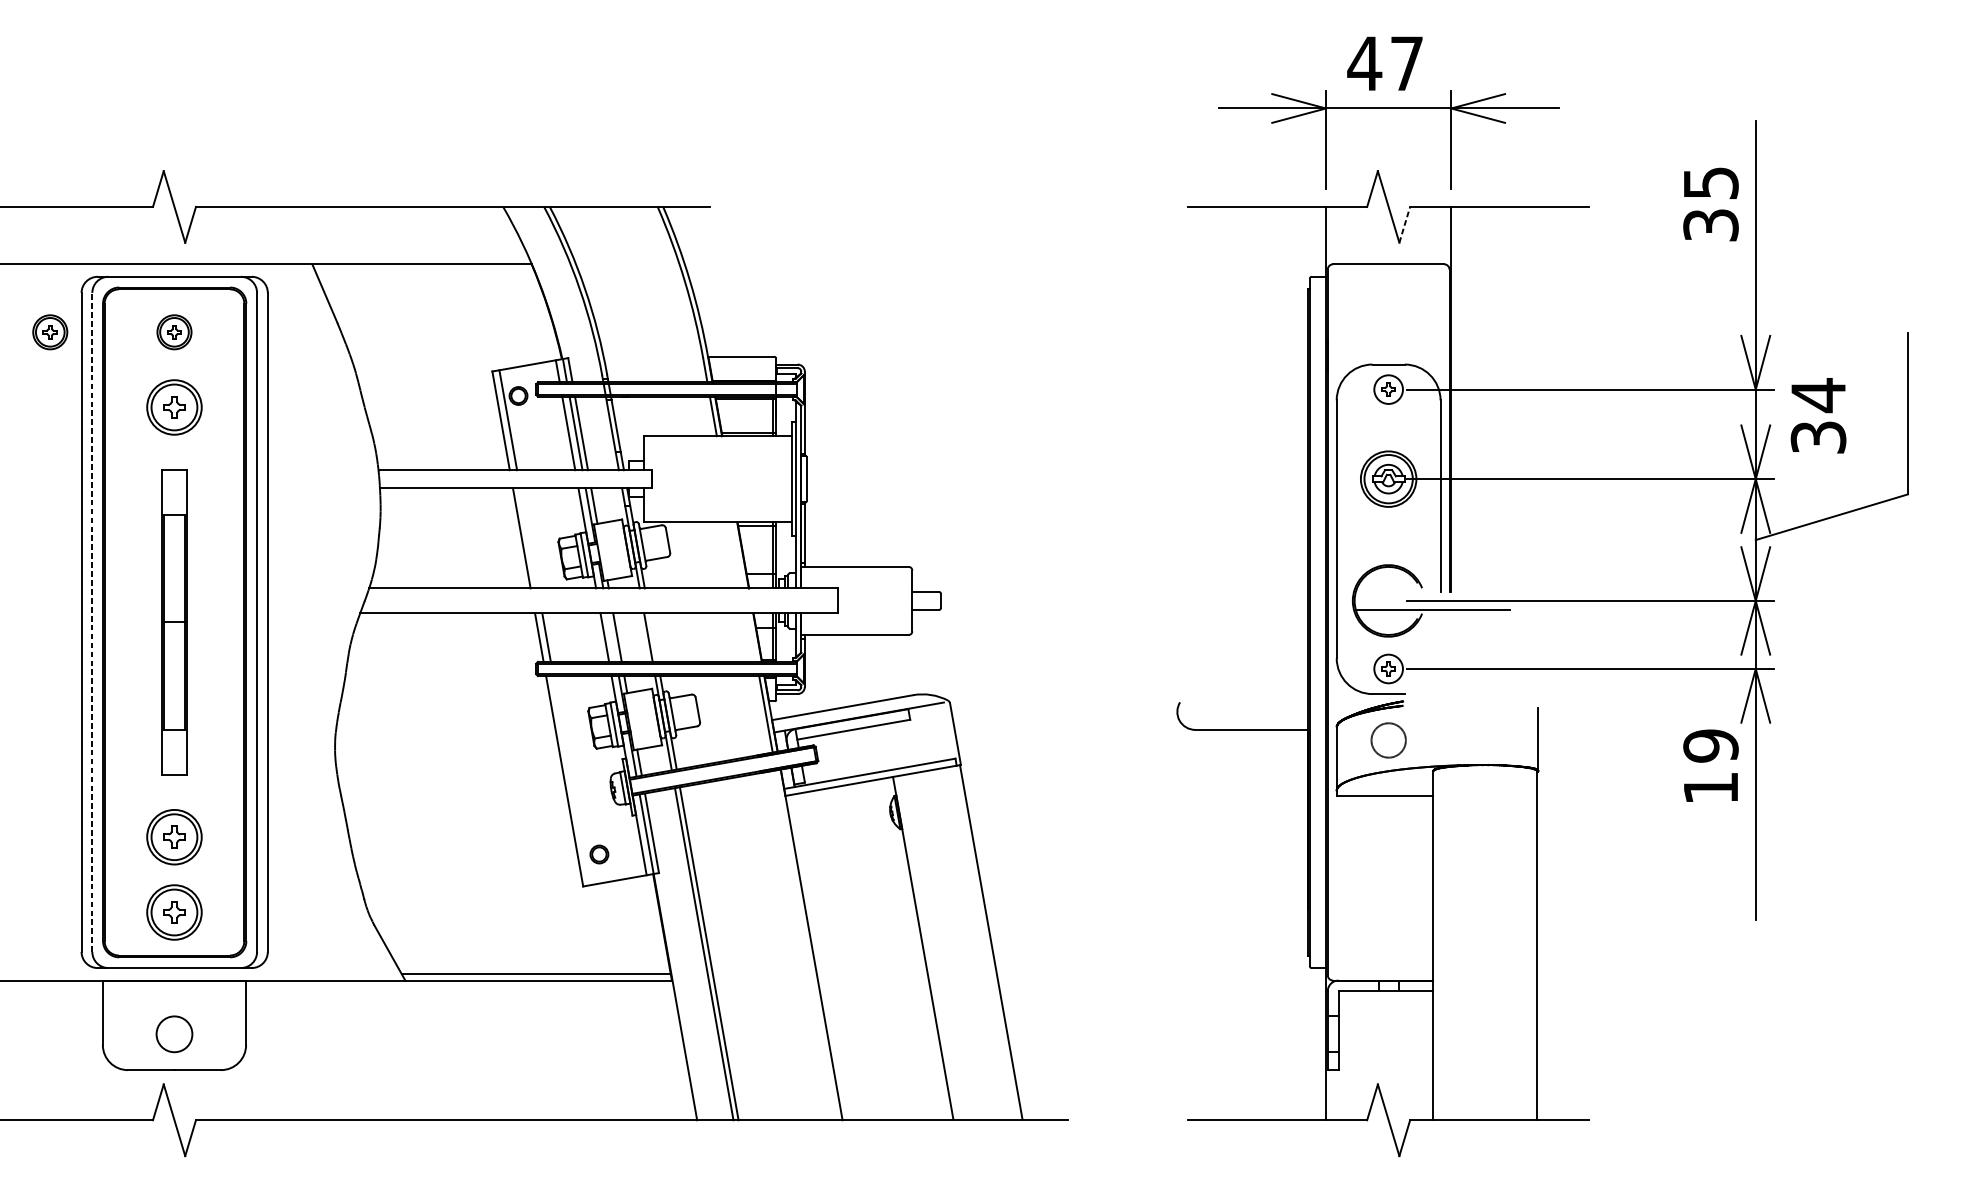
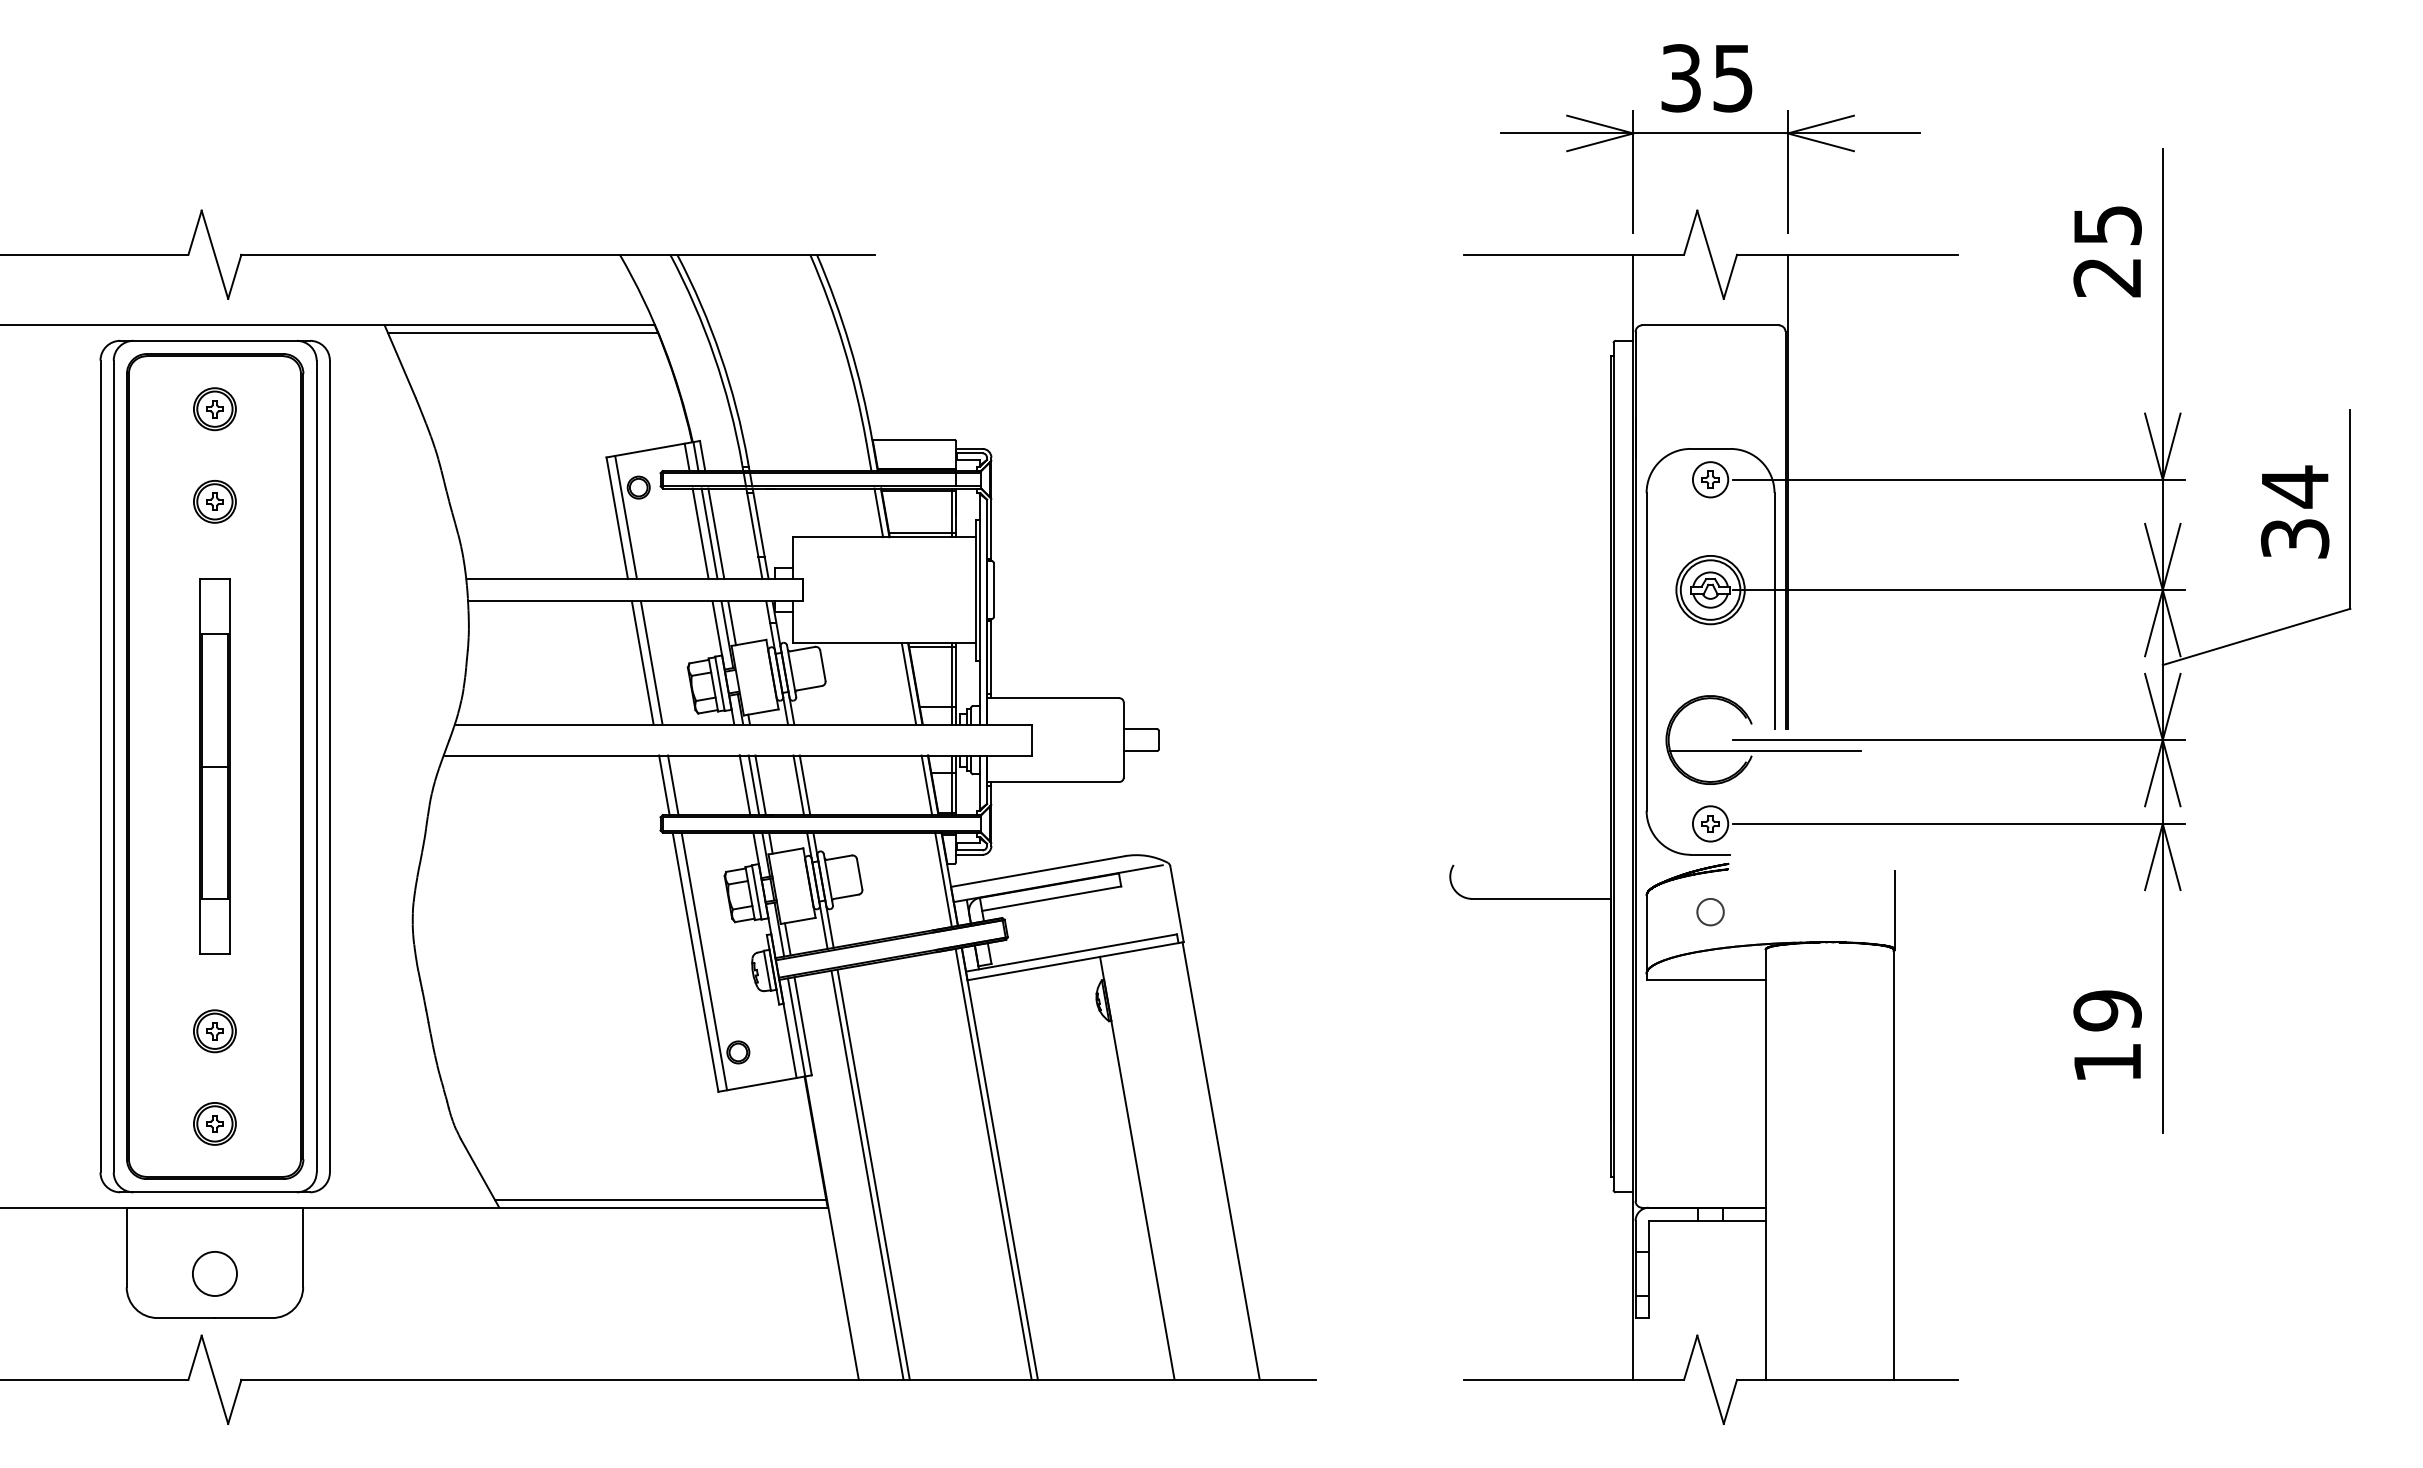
text: (1384, 63) -> (1705, 78), 47 -> 35
line: (1404, 224) -> (1730, 276), dashed -> solid
text: (1710, 225) -> (2107, 277), 35 -> 25
line: (424, 270) -> (522, 333), added
part: (49, 332) -> (61, 409), removed
part: (174, 407) -> (214, 501), size x0.62
text: (1818, 415) -> (2295, 511), moved
line: (528, 537) -> (651, 662), added
line: (737, 555) -> (908, 683), added
line: (92, 622) -> (113, 766), dashed -> solid
line: (611, 637) -> (753, 785), added
line: (653, 637) -> (804, 785), added
line: (752, 637) -> (926, 785), added
circle: (1388, 740) -> (1710, 912), size x0.62
text: (1710, 765) -> (2107, 1034), moved
line: (571, 780) -> (704, 961), added
part: (174, 837) -> (214, 1031), size x0.62
part: (174, 912) -> (214, 1123), size x0.62
line: (806, 944) -> (993, 1163), added

